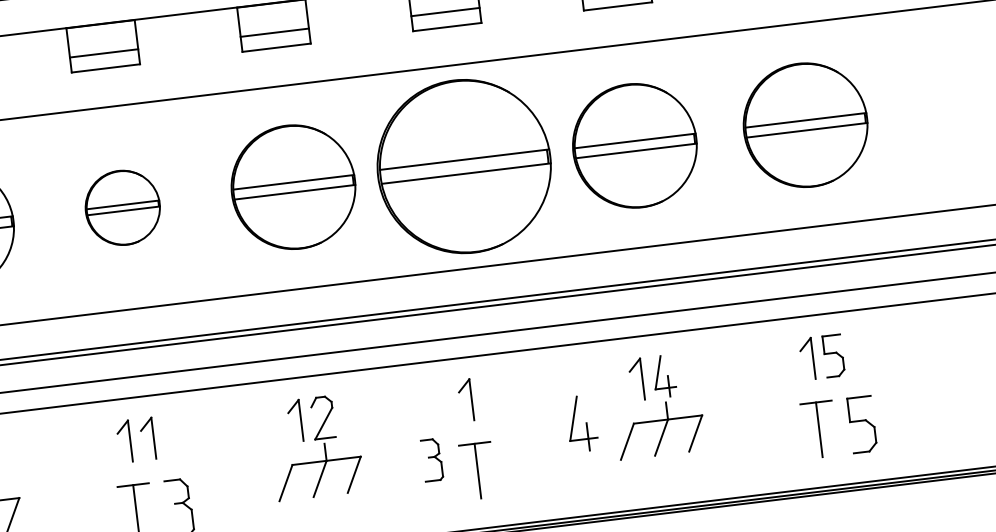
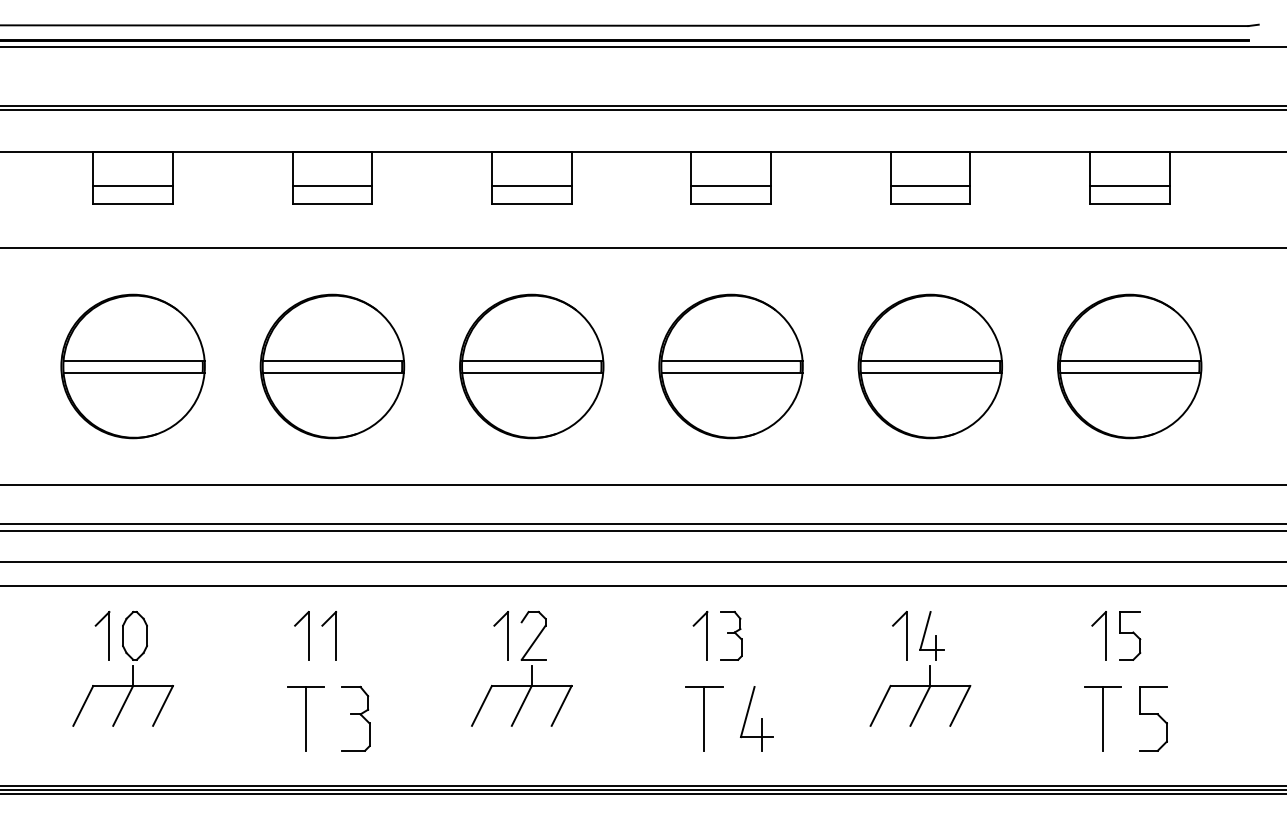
part: (463, 166) -> (730, 366), size x0.71
part: (122, 207) -> (332, 366), size x1.67
part: (581, 423) -> (756, 718), moved
part: (432, 459) -> (731, 635), moved

